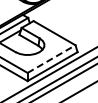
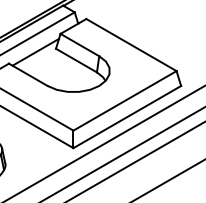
line: (51, 59) -> (124, 101), dashed -> solid

